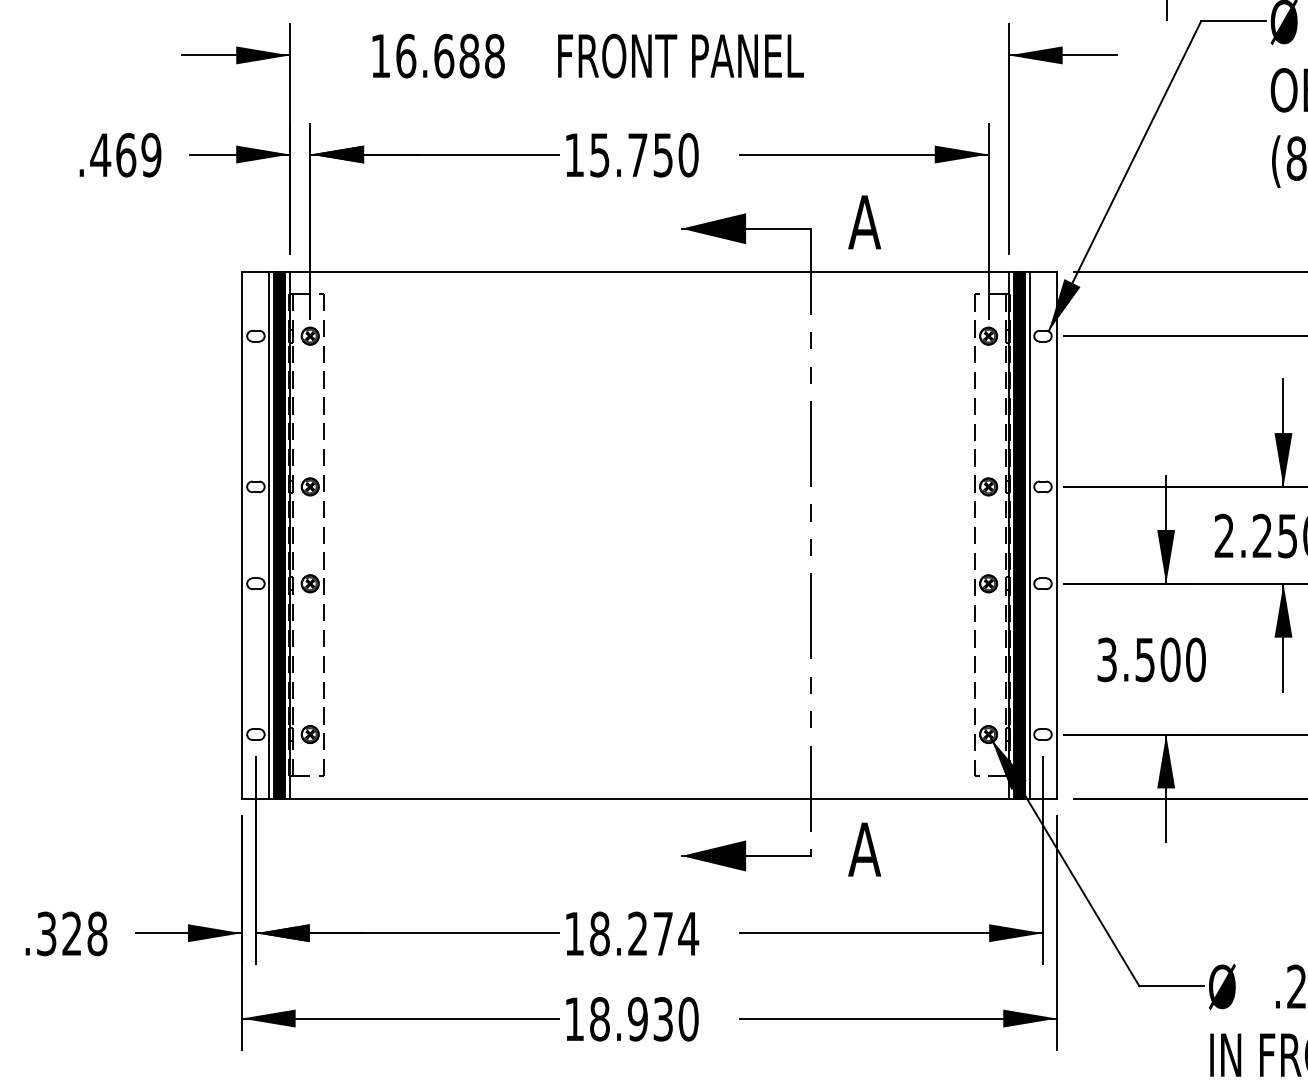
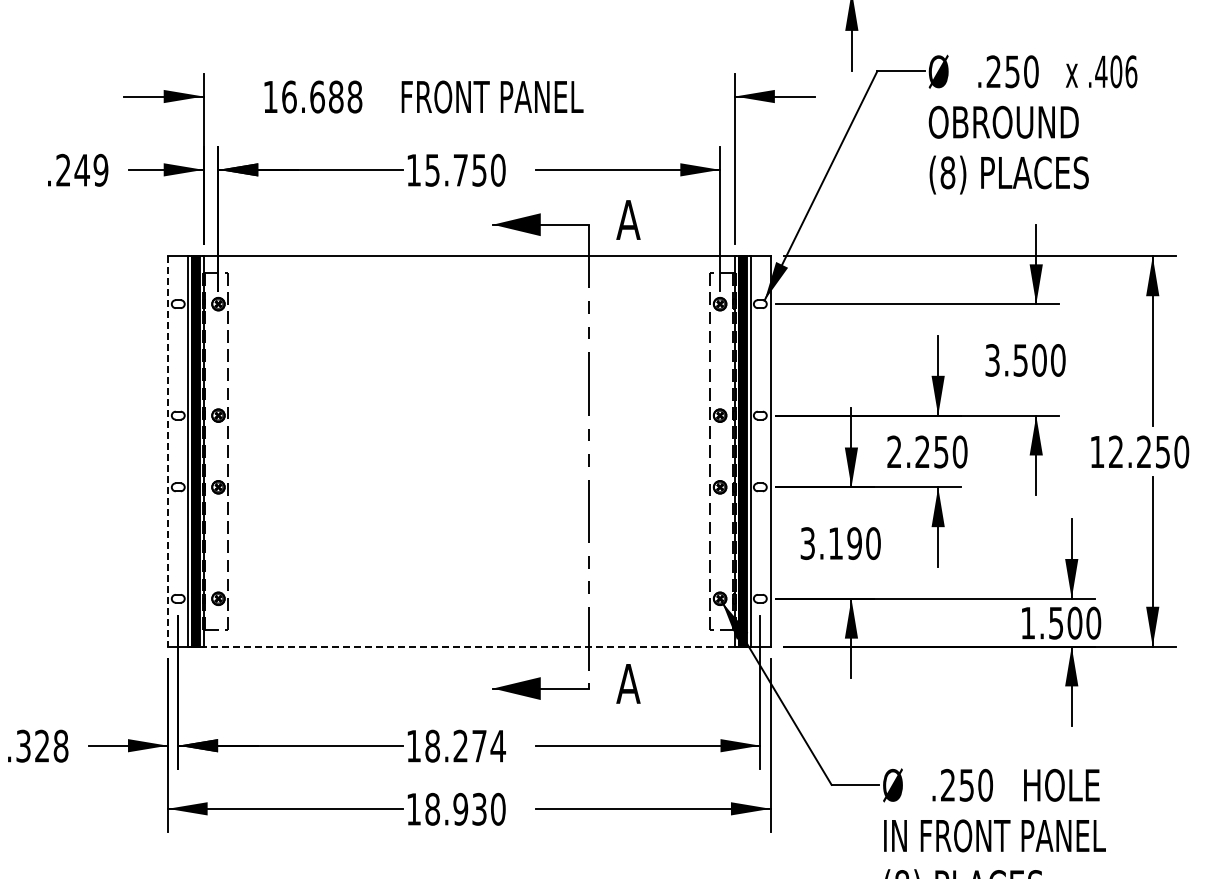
text: (112, 154) -> (72, 169), .469 -> .249
line: (241, 535) -> (167, 451), solid -> dashed
text: (1158, 659) -> (845, 543), 3.500 -> 3.190
line: (649, 799) -> (469, 646), solid -> dashed

